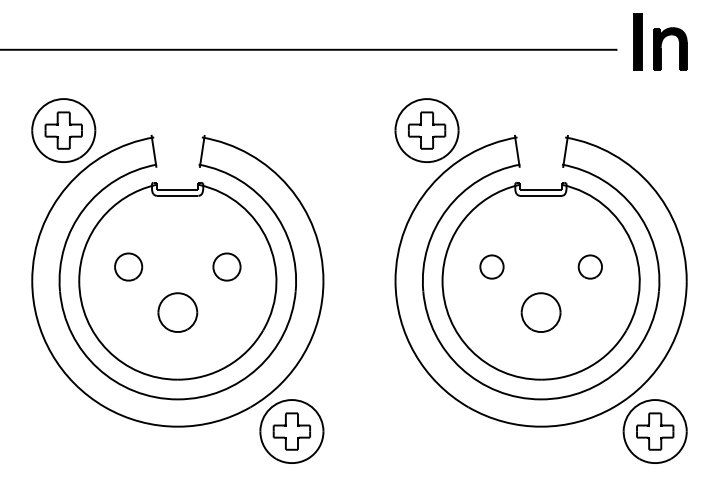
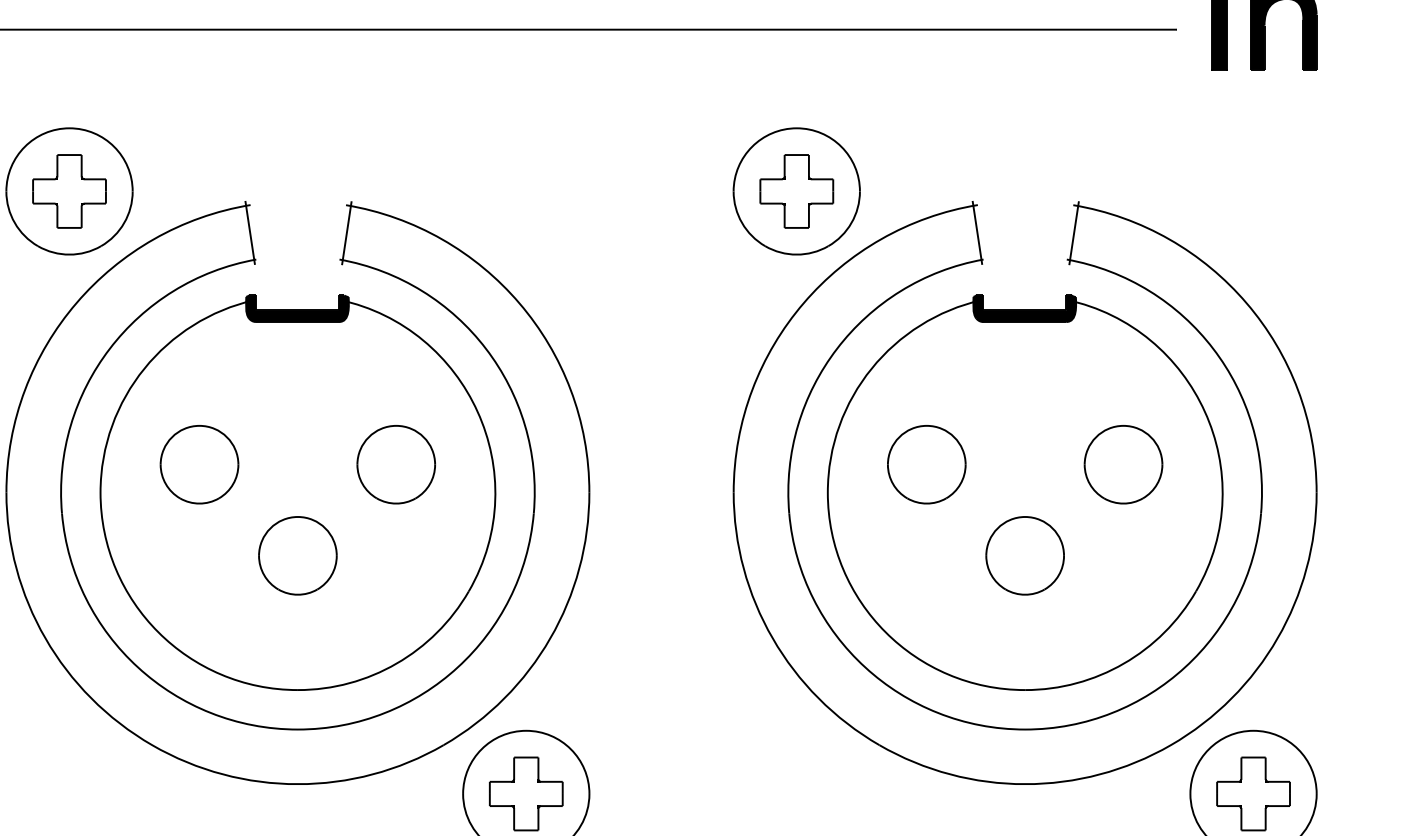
fill: (177, 188) -> (297, 307), added
fill: (540, 188) -> (1023, 307), added
part: (128, 266) -> (199, 463), size x1.43
part: (226, 266) -> (395, 463), size x1.43
part: (491, 266) -> (925, 463), size x1.67
part: (590, 266) -> (1123, 463), size x1.67

